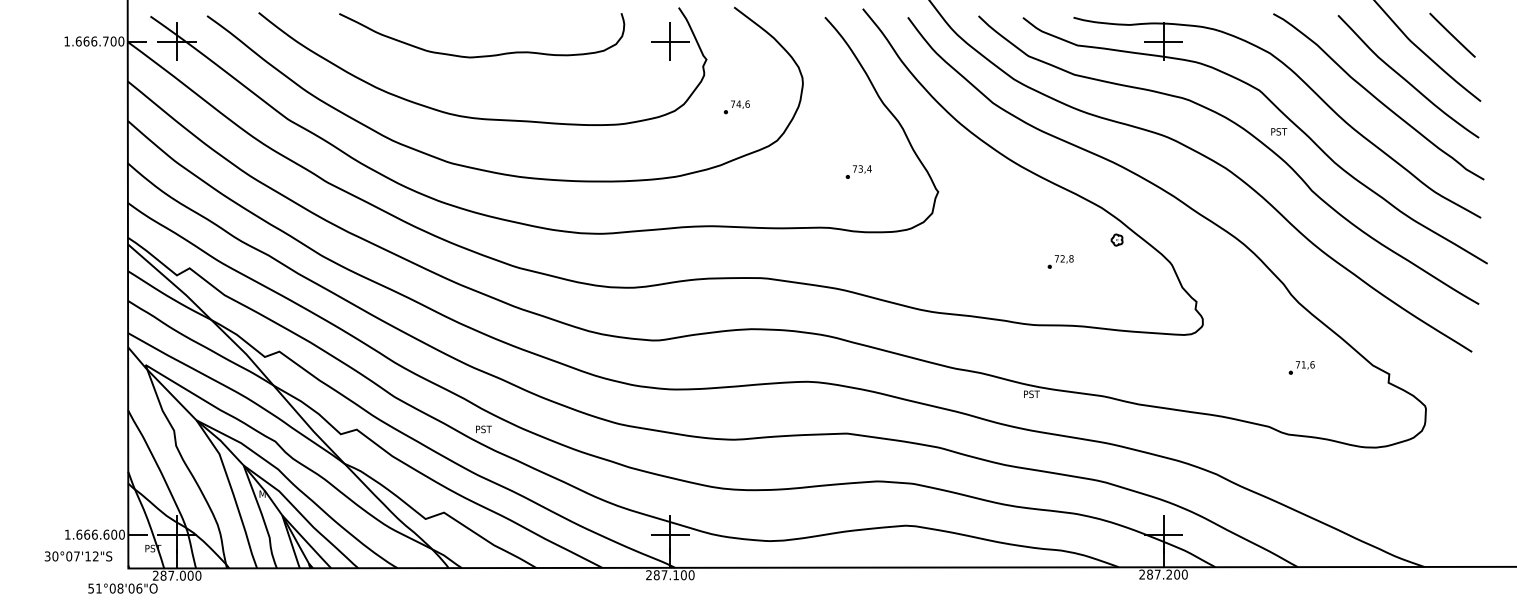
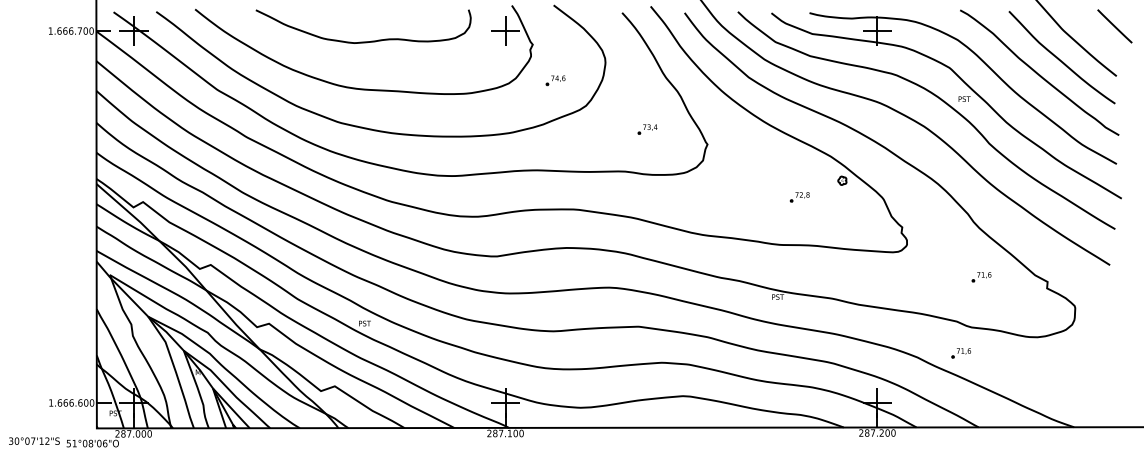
line: (1452, 34) -> (1114, 25), moved
part: (1274, 468) -> (961, 353), added
text: (78, 556) -> (34, 441), moved

